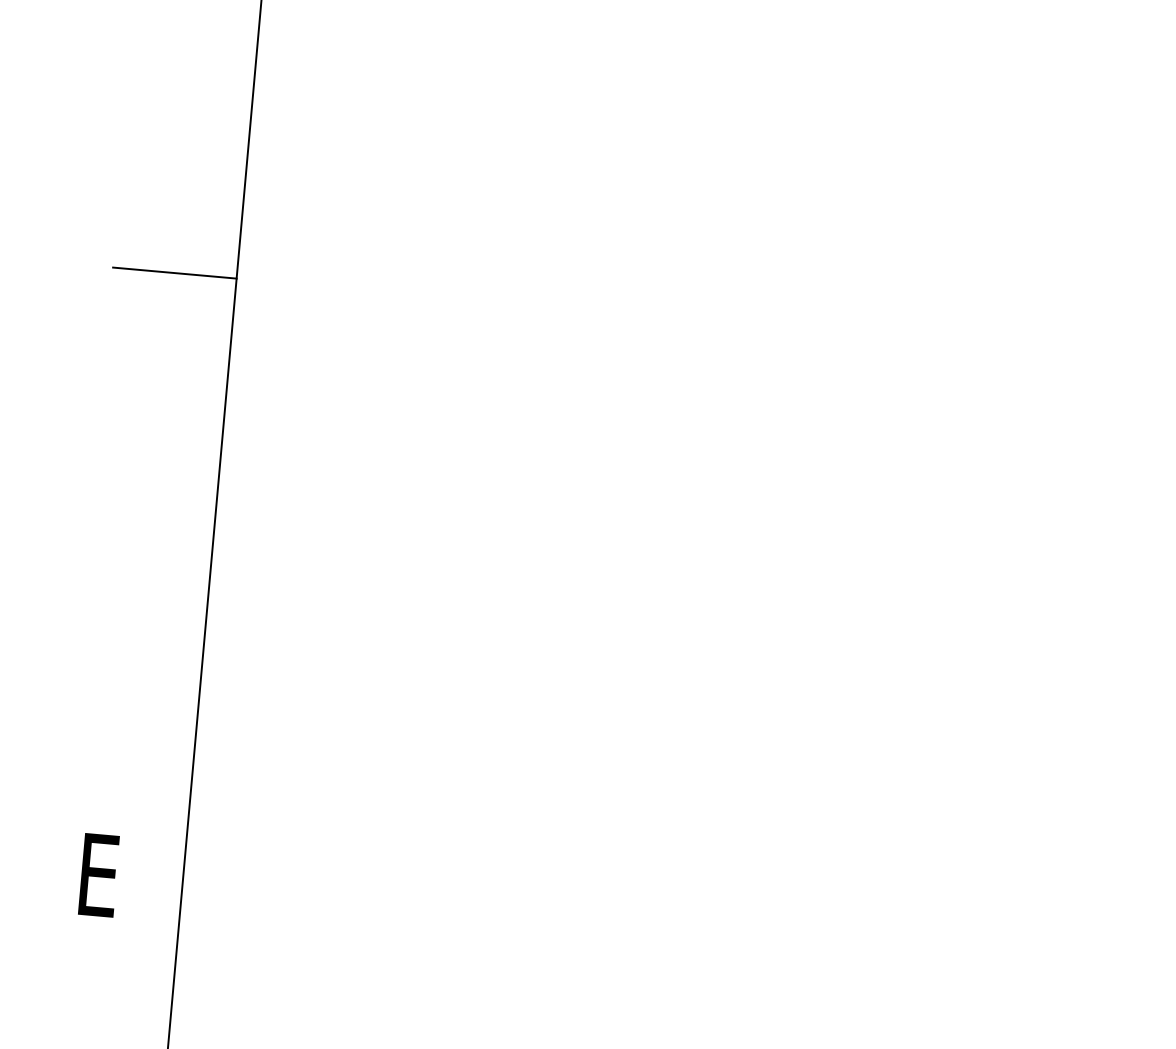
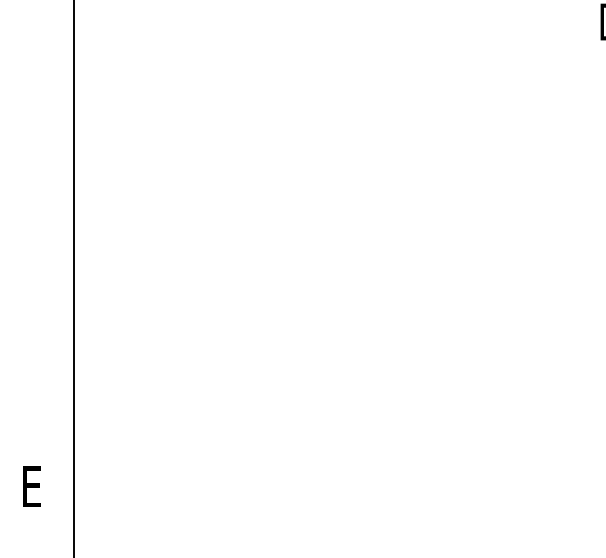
line: (174, 274) -> (42, 185), removed

